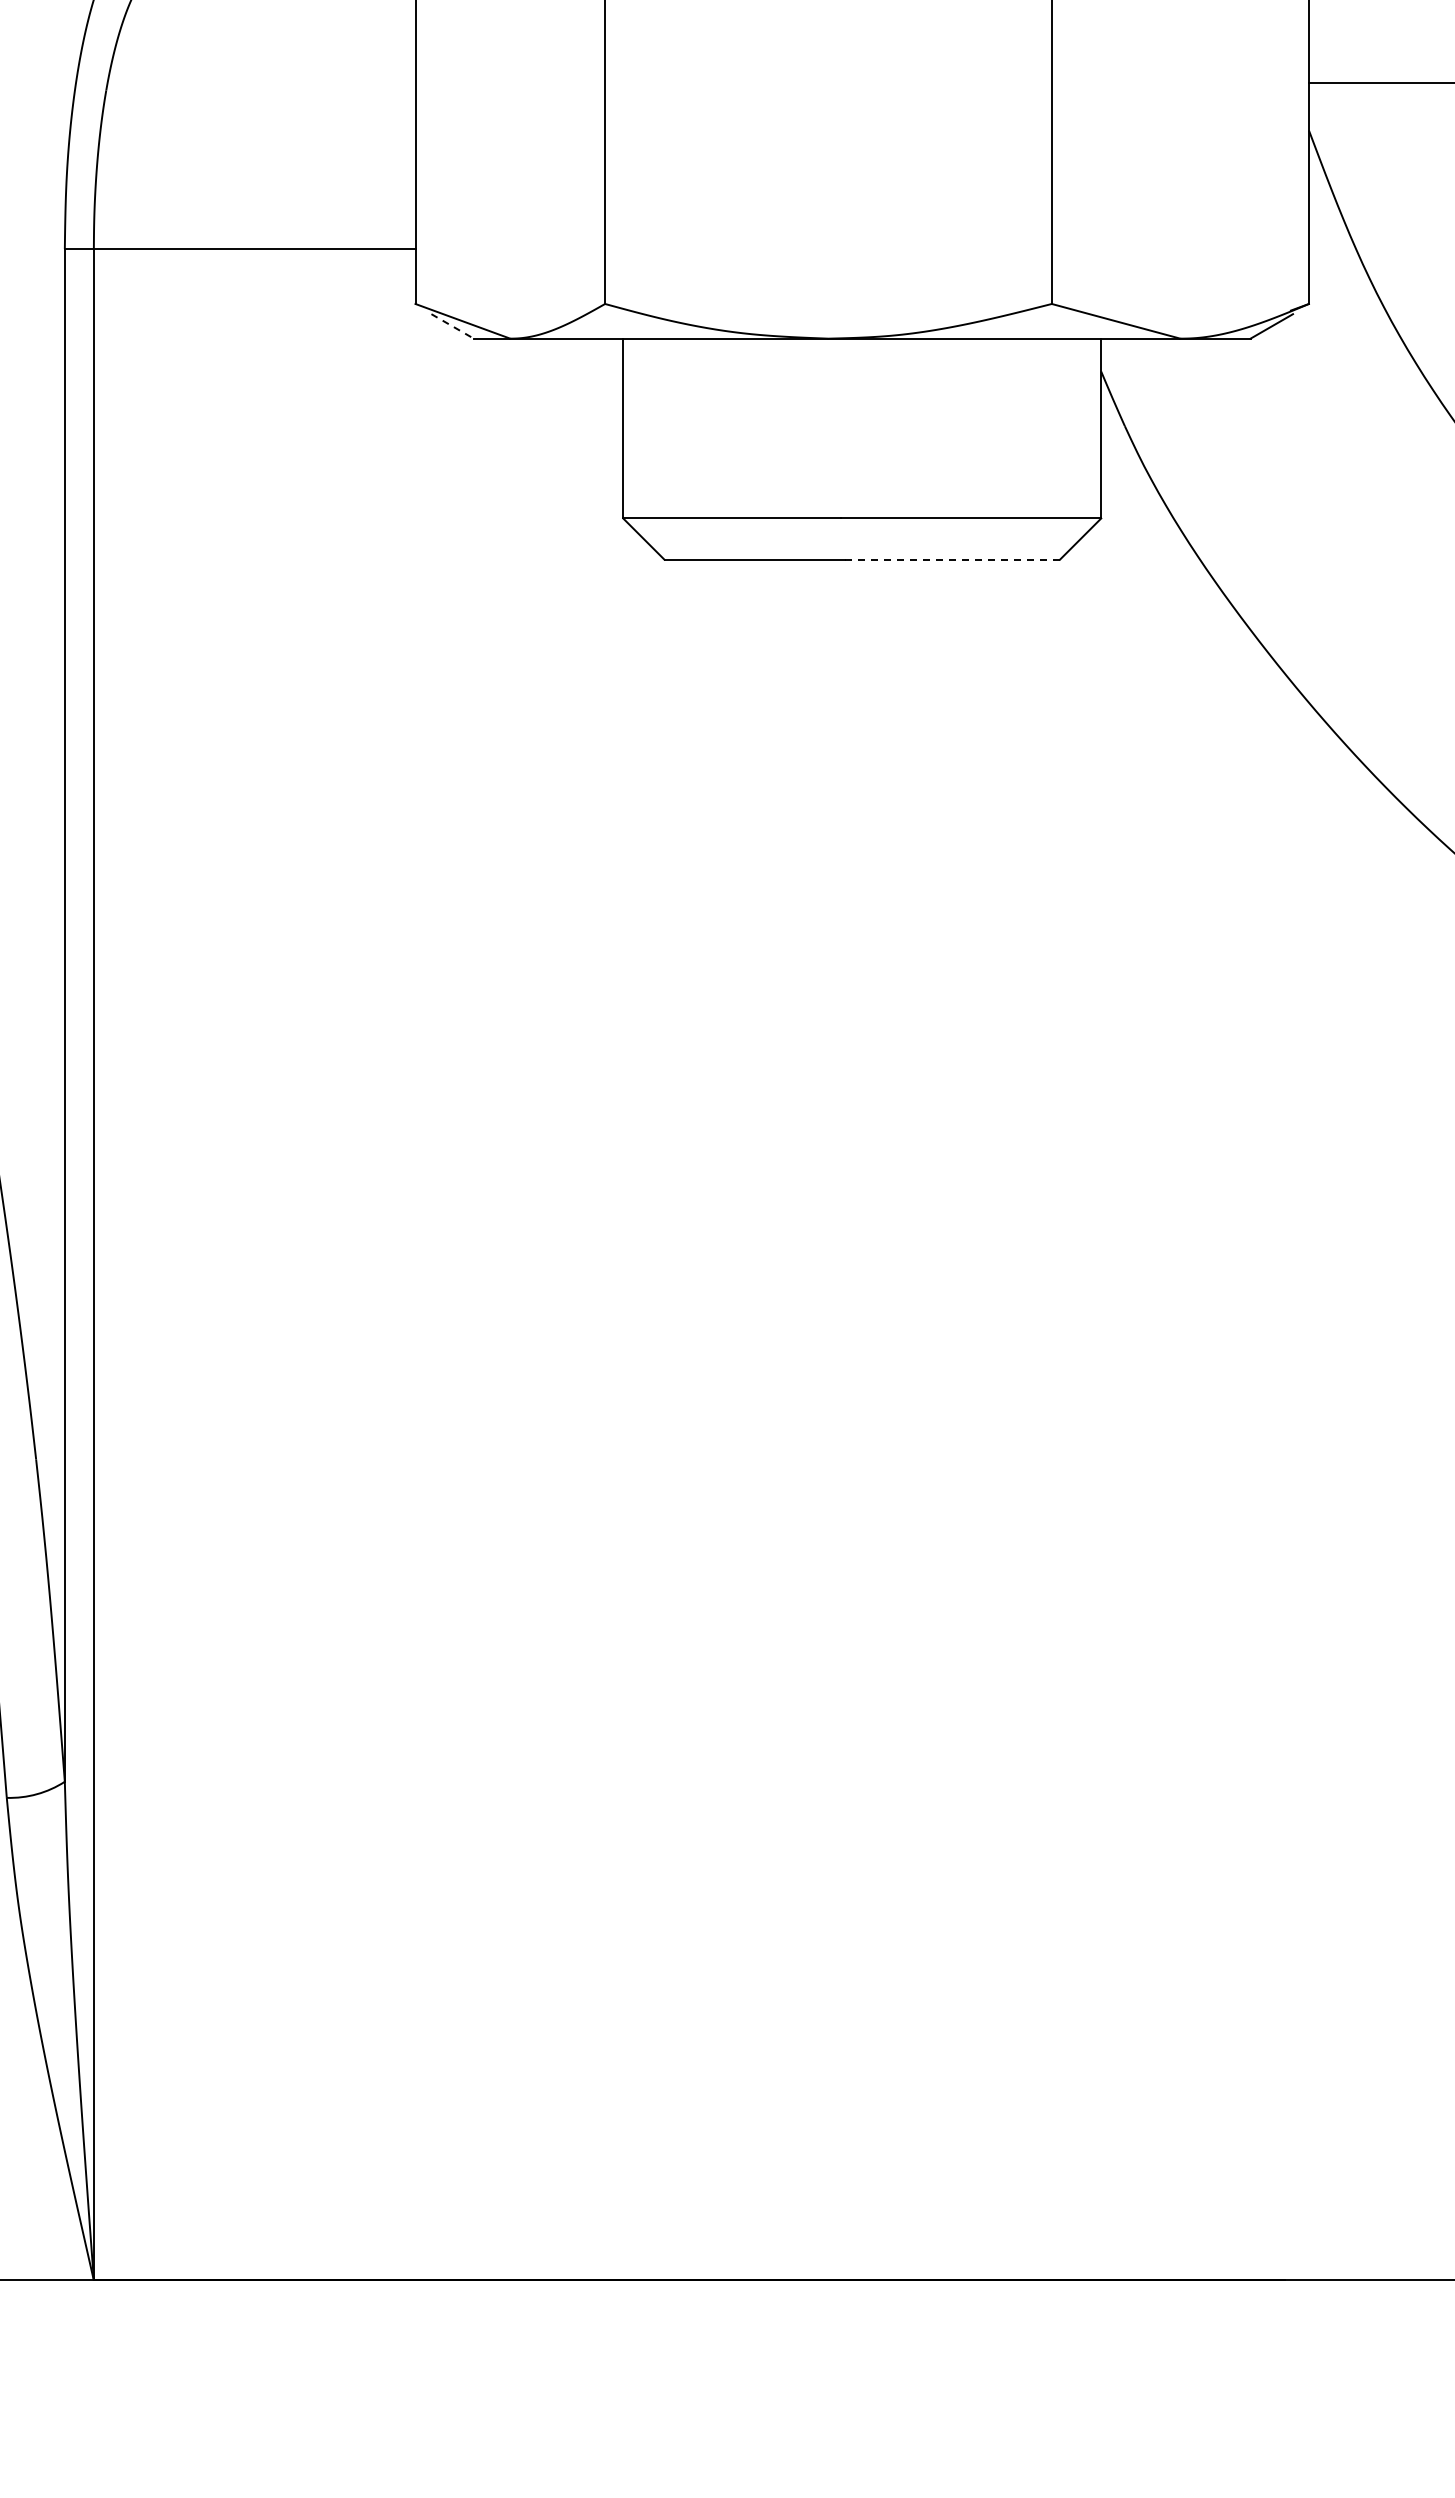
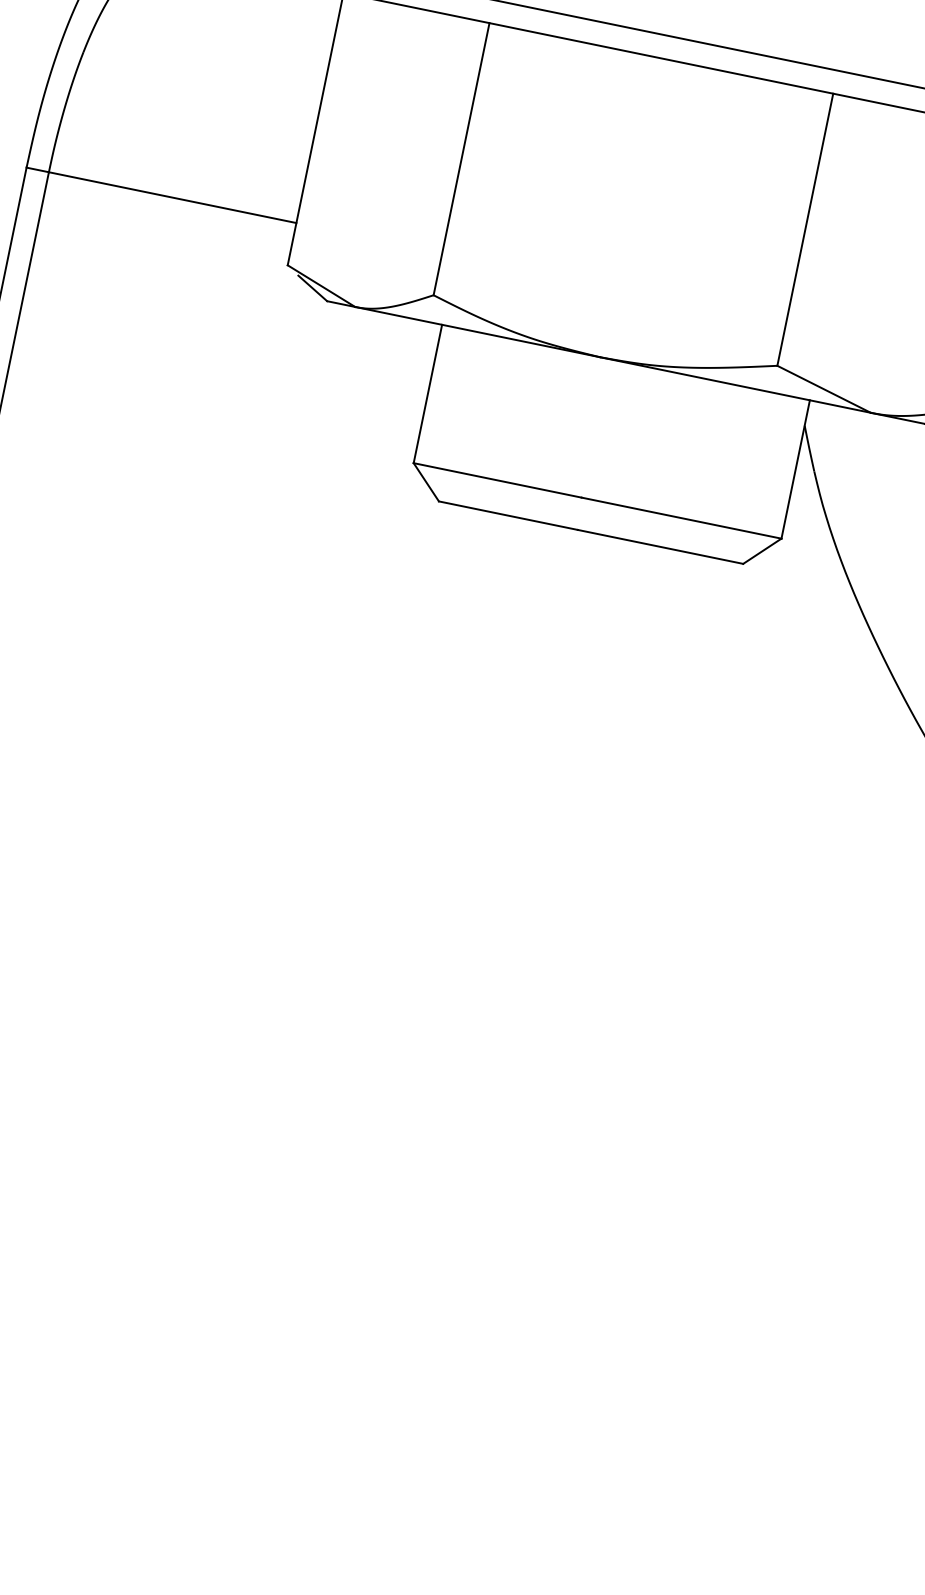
line: (453, 326) -> (313, 288), dashed -> solid
line: (953, 559) -> (661, 546), dashed -> solid

